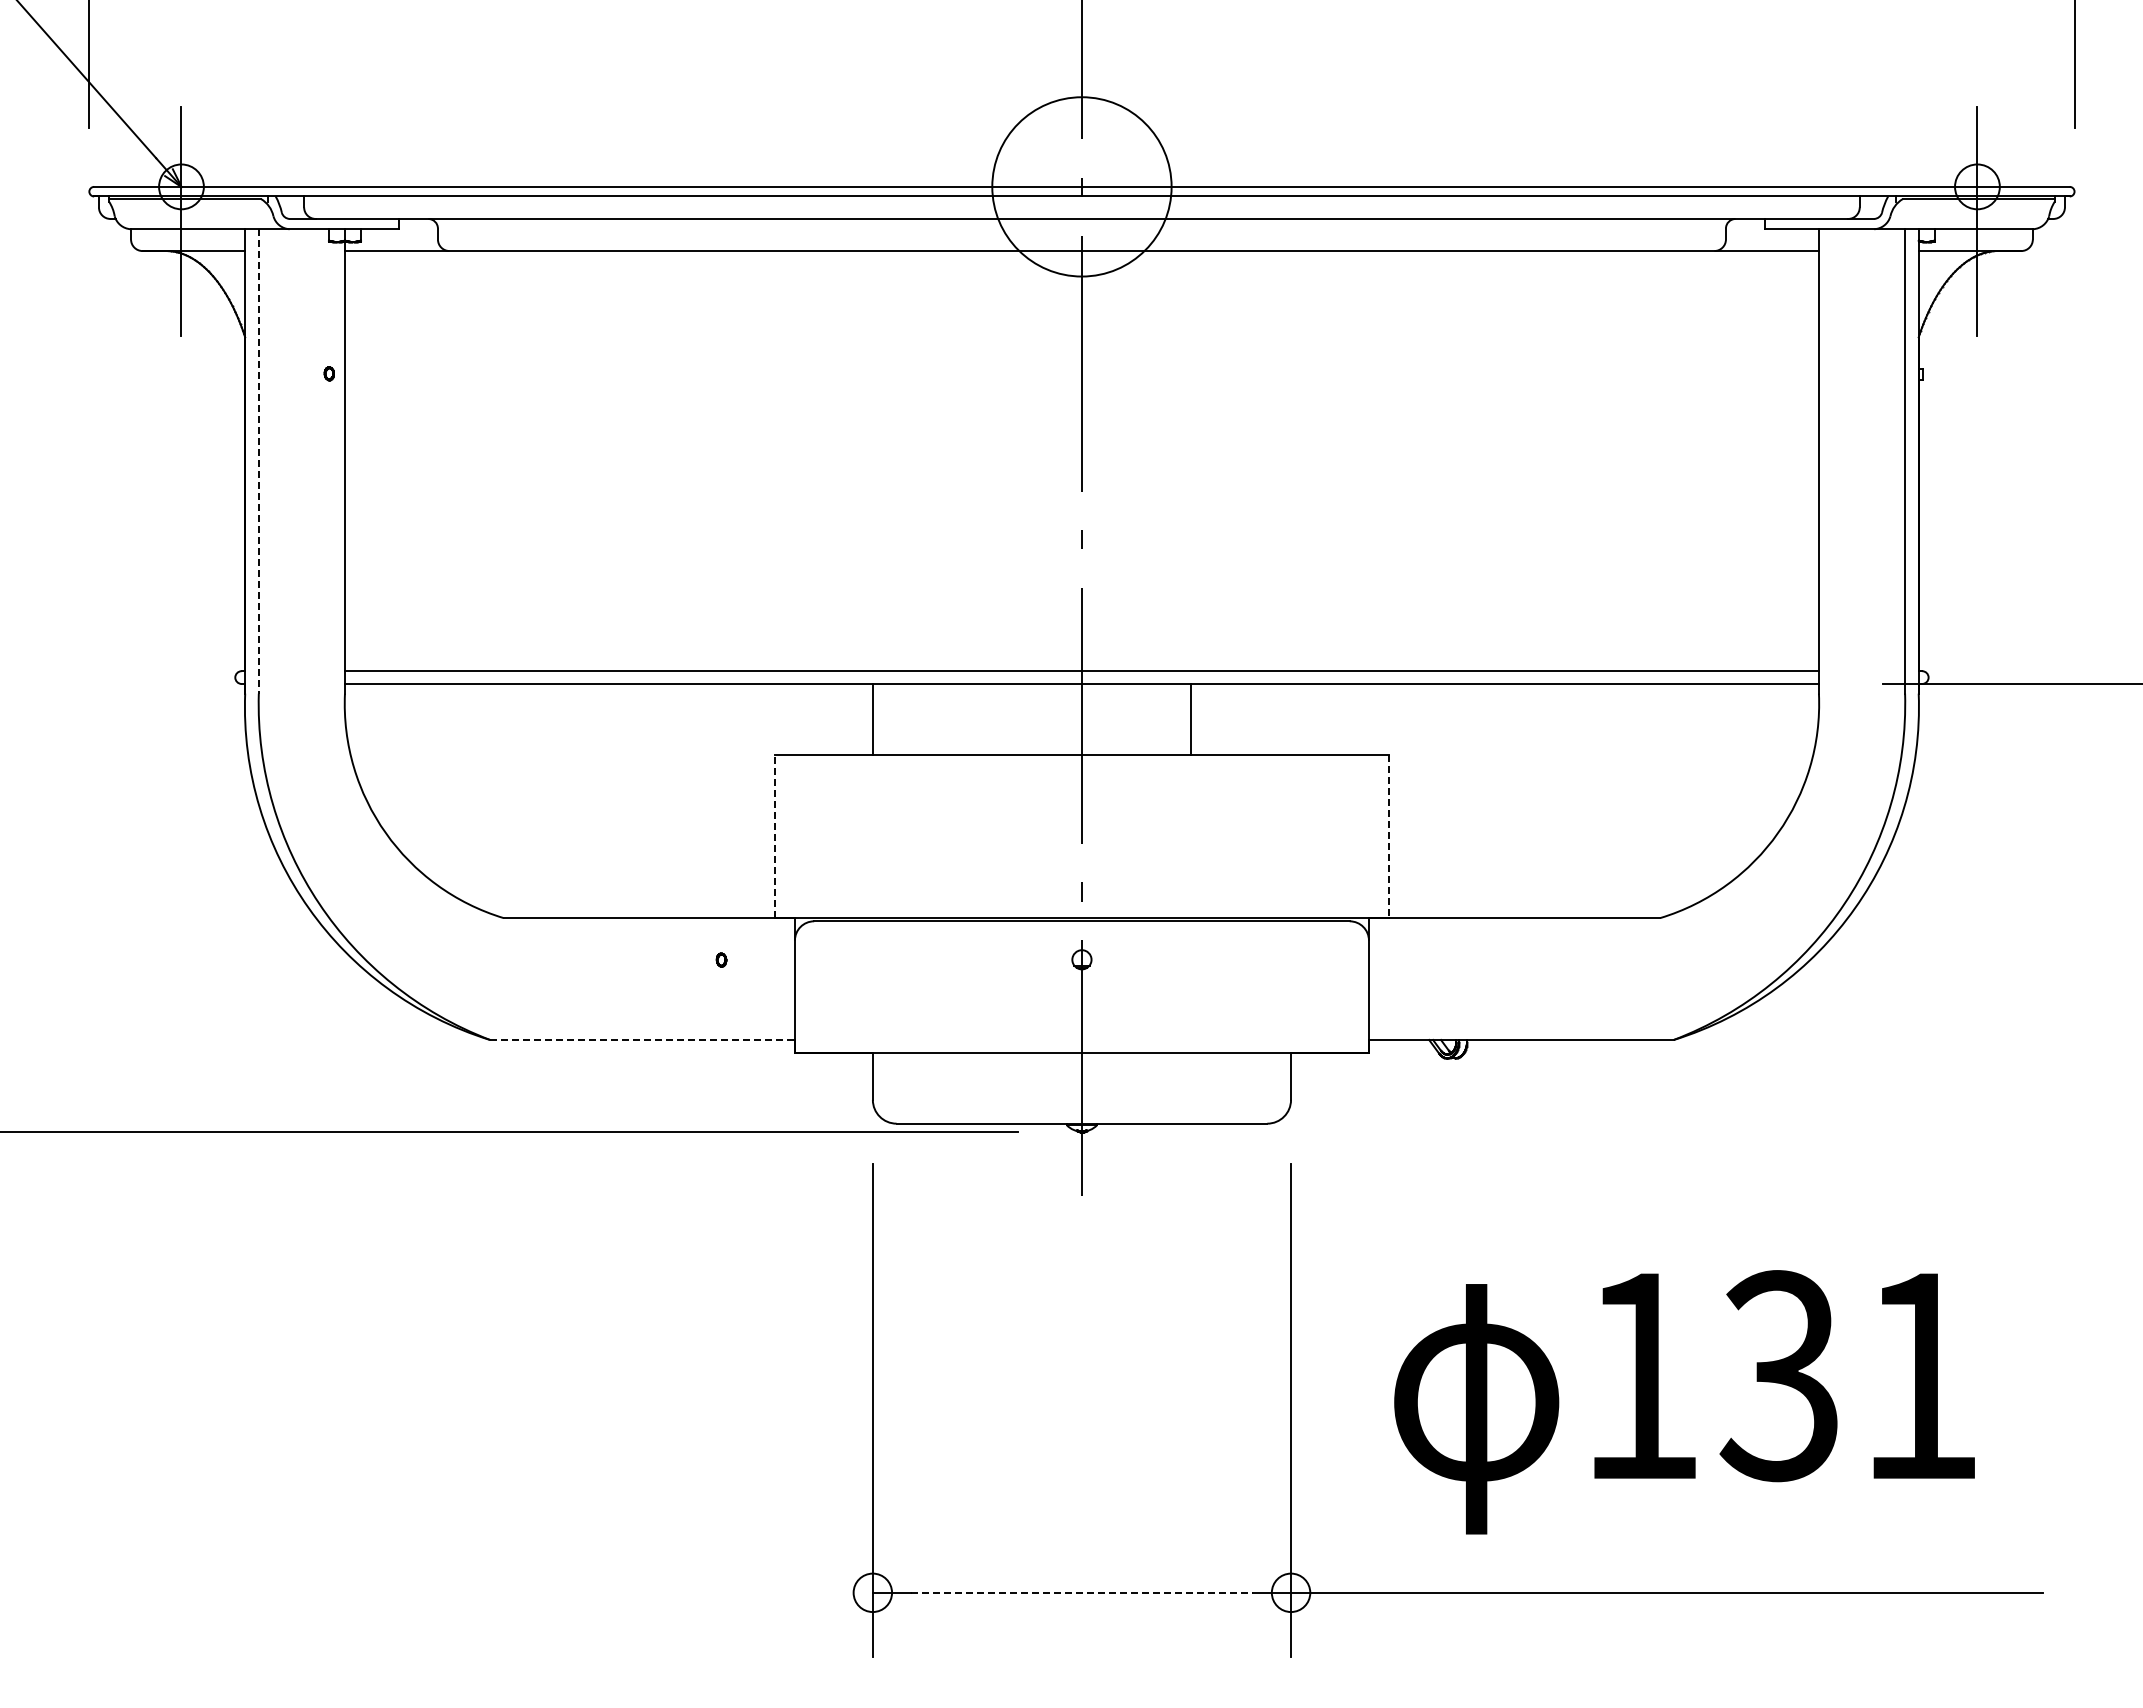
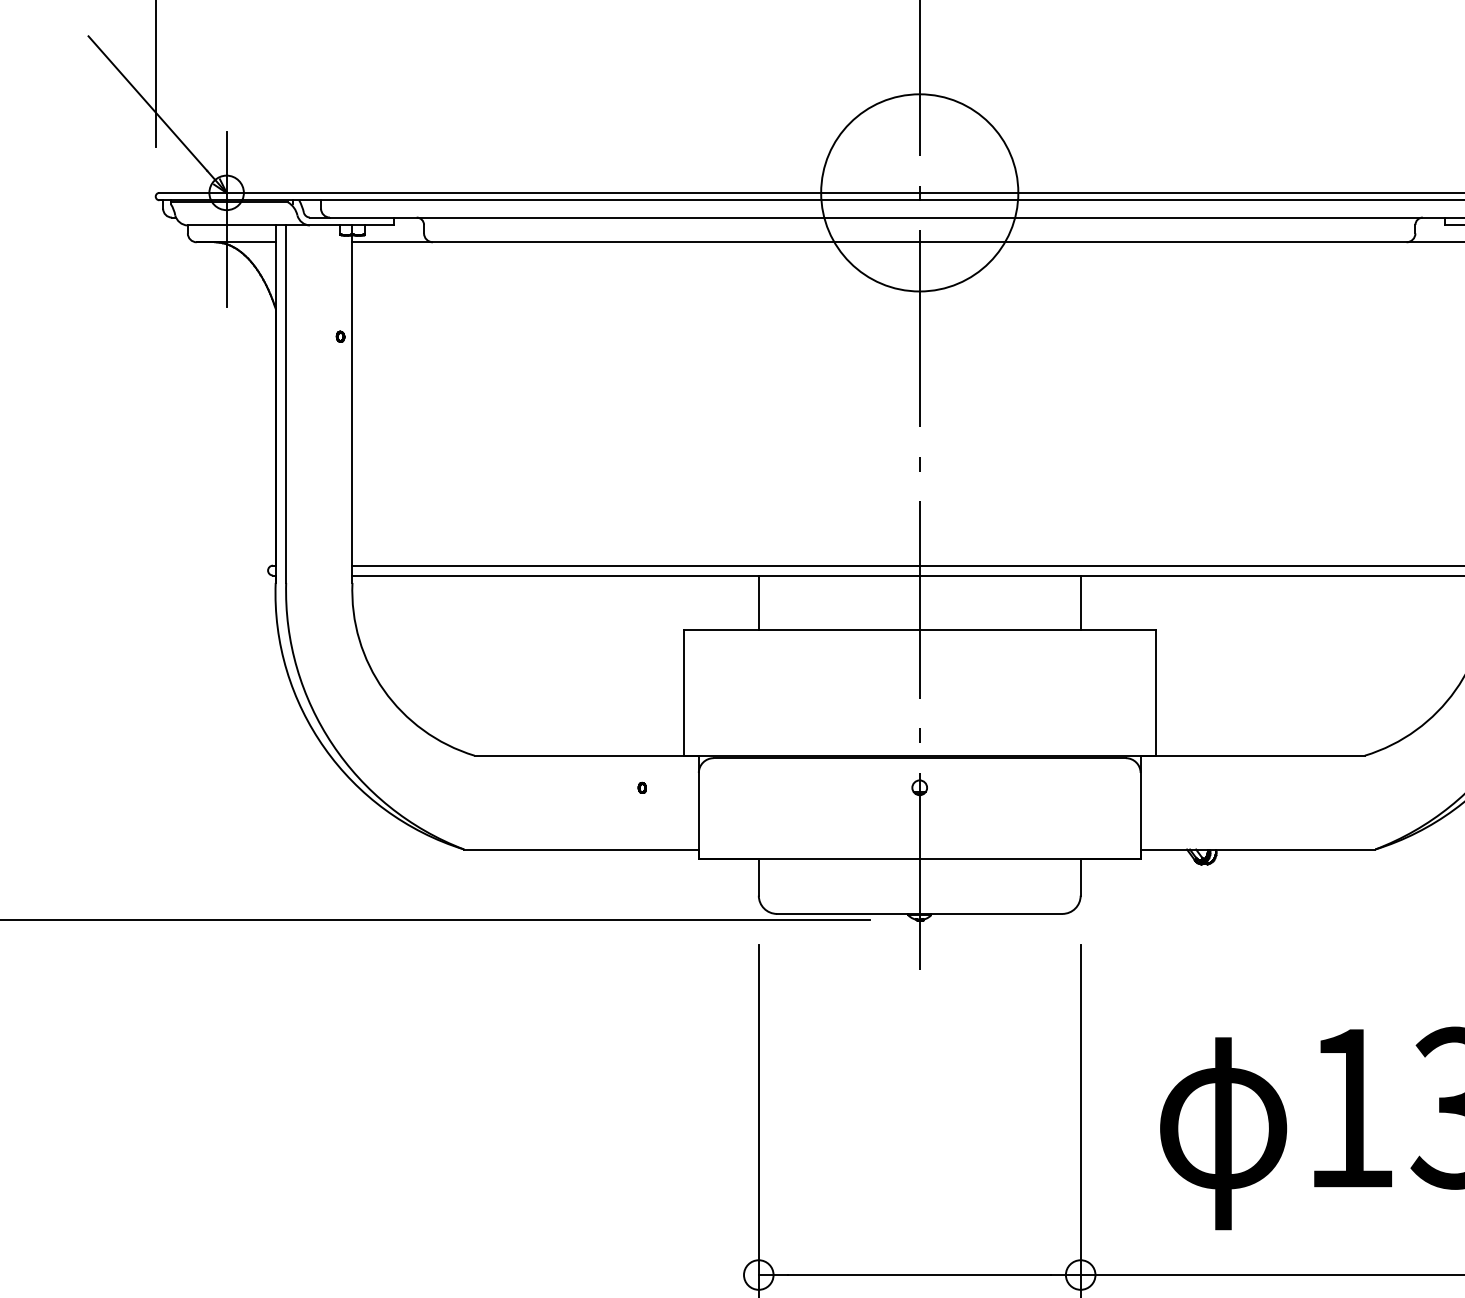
circle: (1081, 186) -> (919, 192), size x1.43
line: (258, 461) -> (285, 404), dashed -> solid
line: (1191, 718) -> (1081, 602), moved
line: (775, 836) -> (683, 692), dashed -> solid
line: (1388, 836) -> (1155, 692), dashed -> solid
line: (643, 1039) -> (582, 849), dashed -> solid
line: (1081, 1592) -> (919, 1274), dashed -> solid

